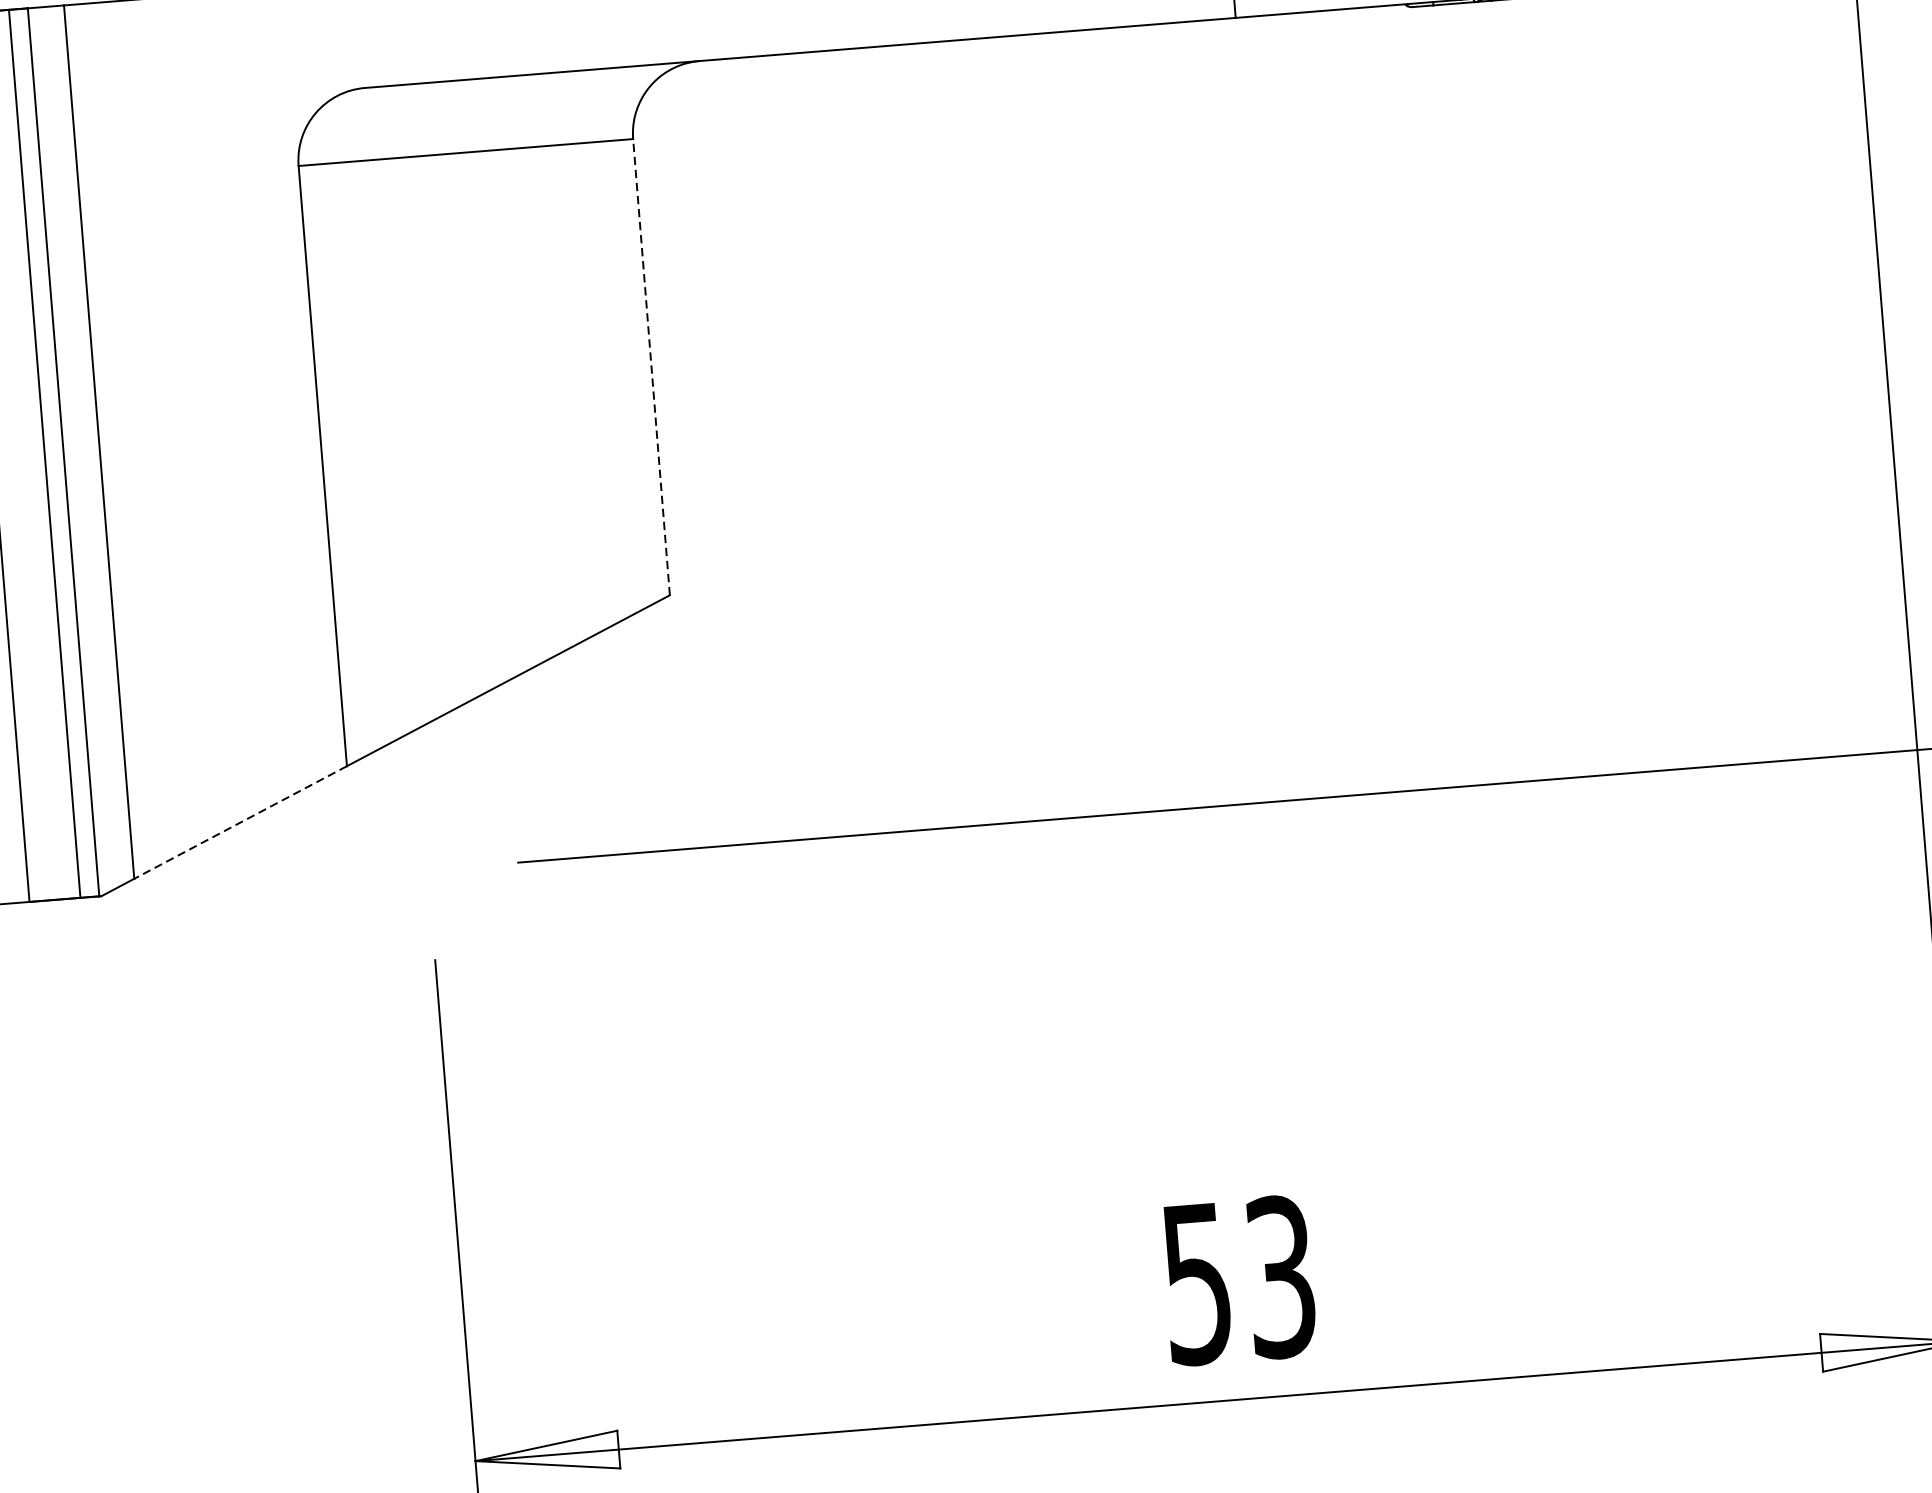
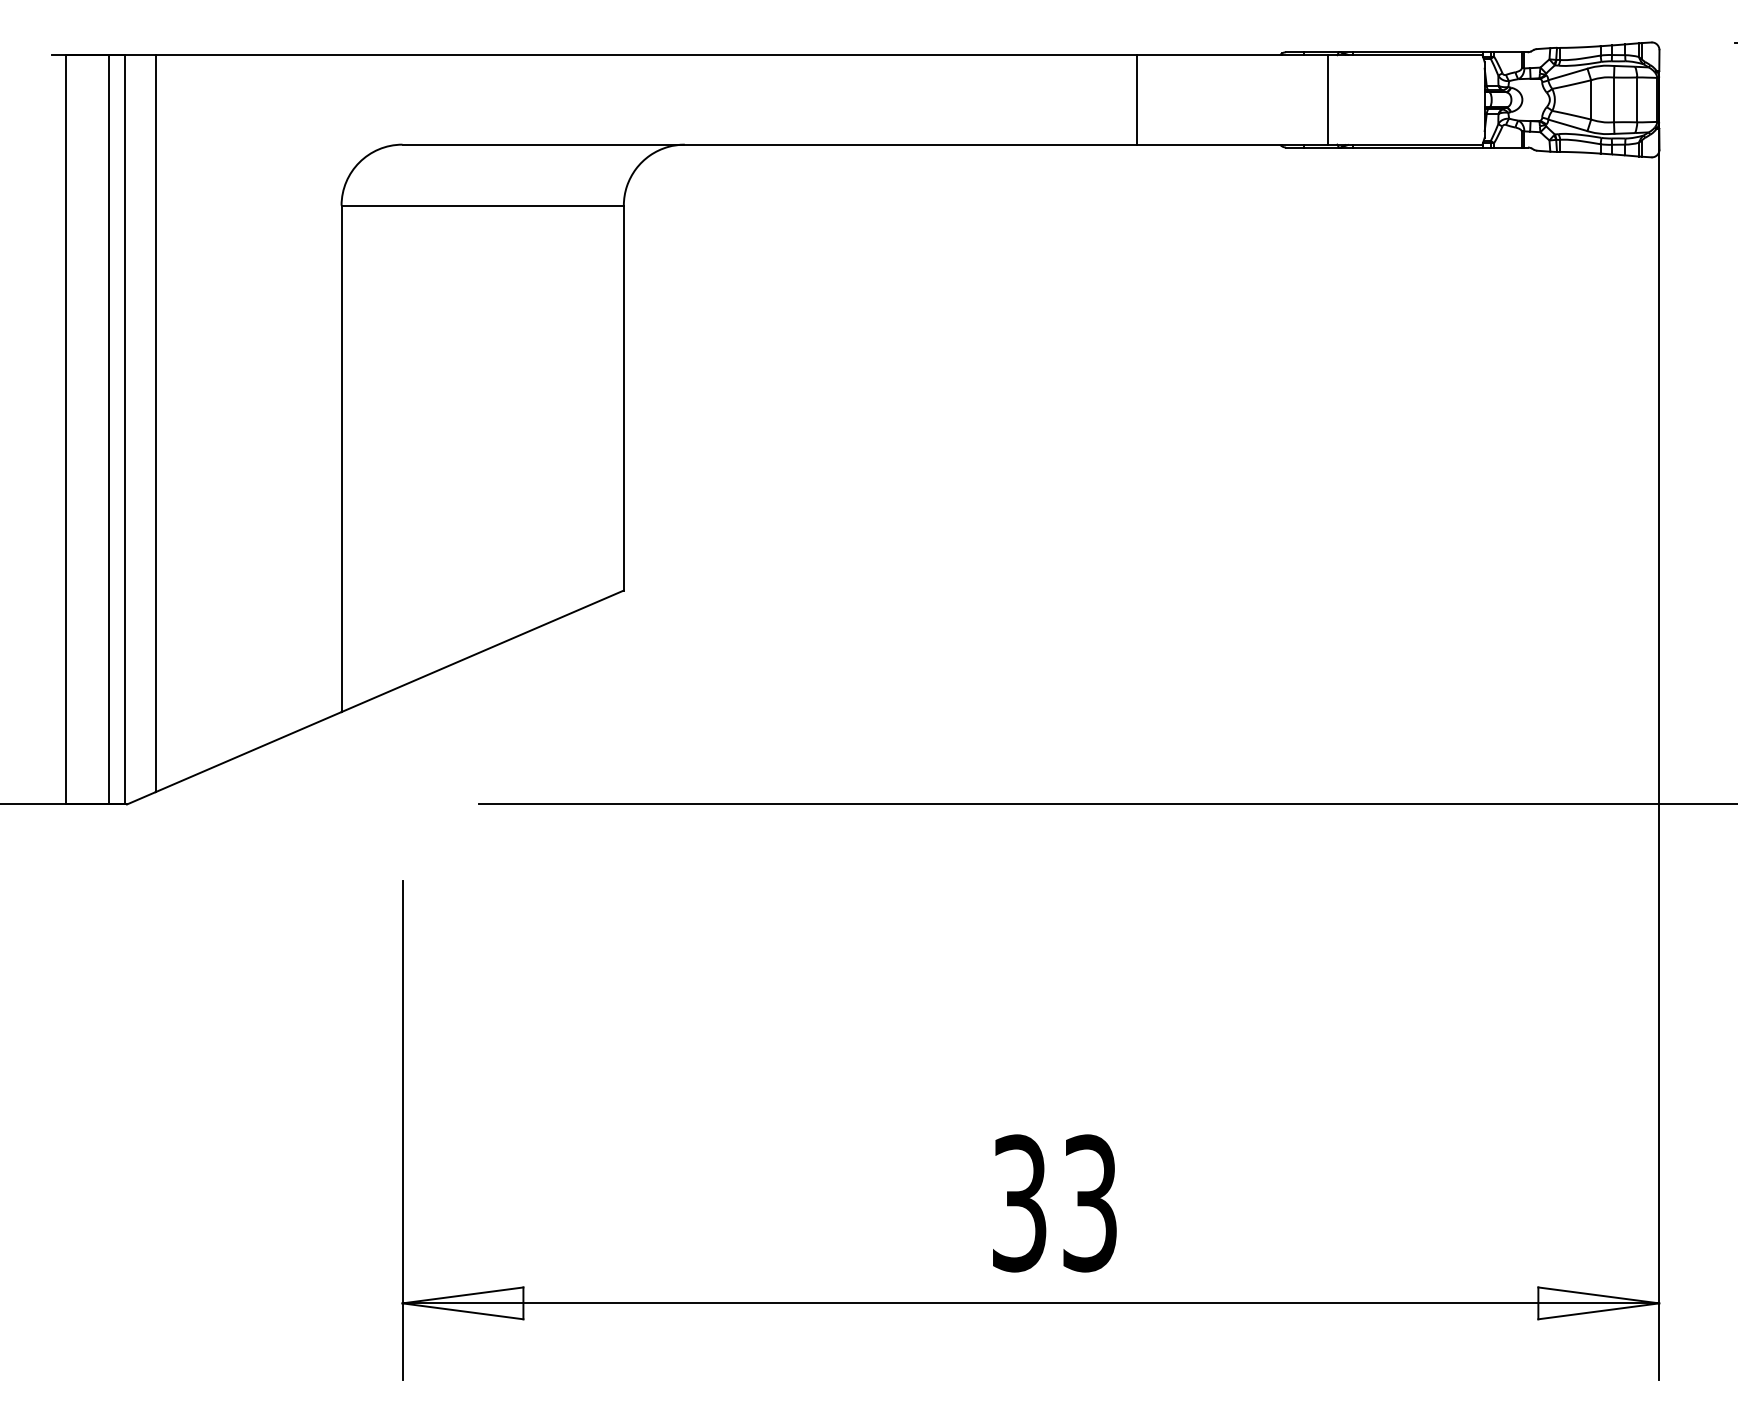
line: (651, 366) -> (623, 397), dashed -> solid
line: (240, 822) -> (248, 752), dashed -> solid
text: (1197, 1283) -> (1019, 1203), 53 -> 33

